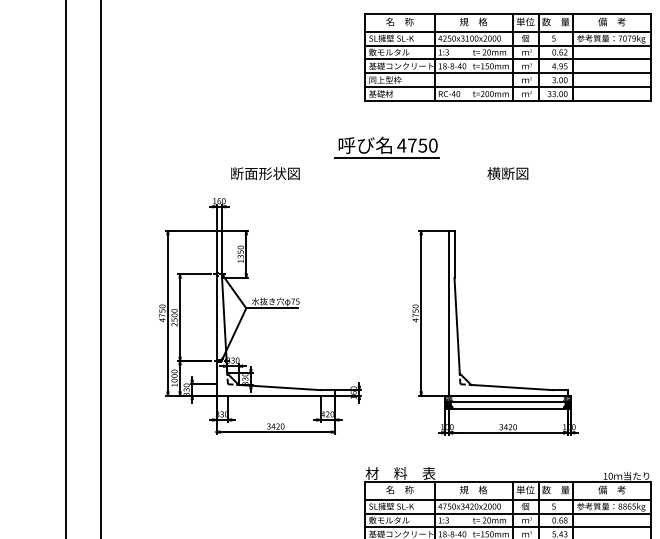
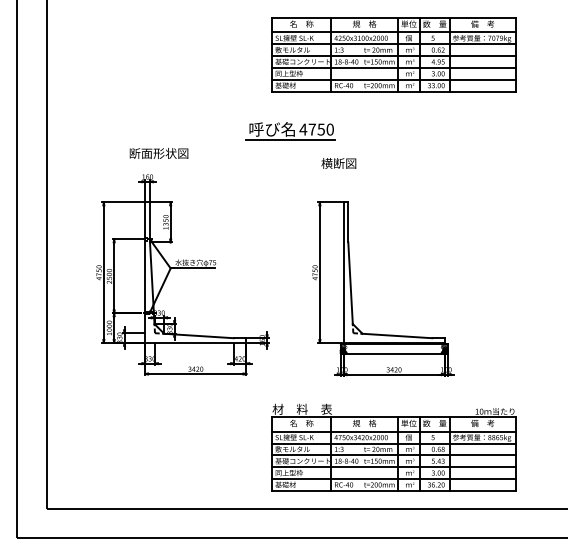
text: (264, 173) -> (158, 153), moved
text: (507, 173) -> (338, 163), moved
line: (507, 401) -> (393, 347), removed

